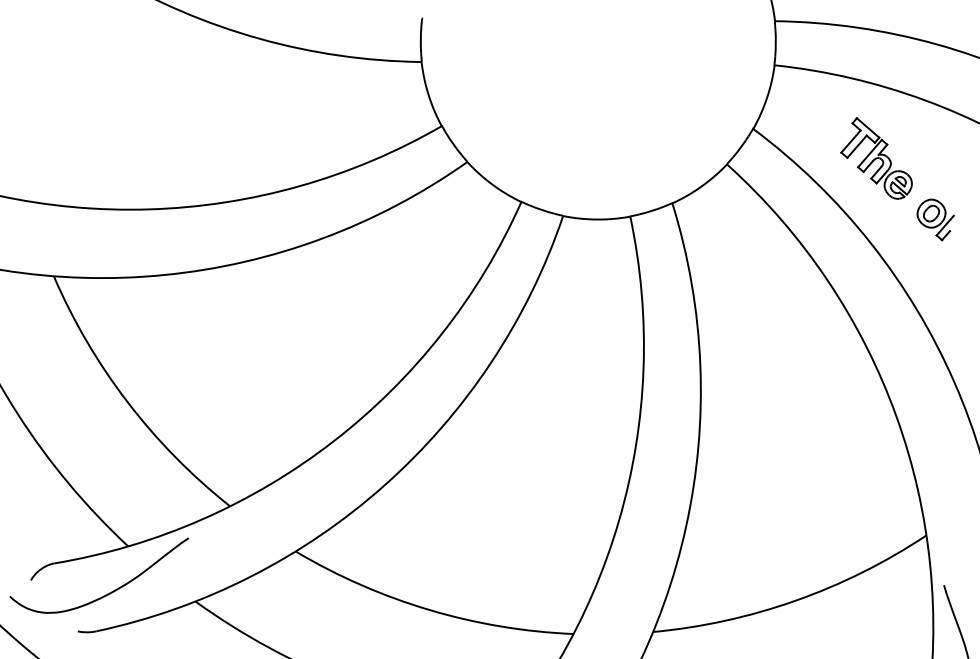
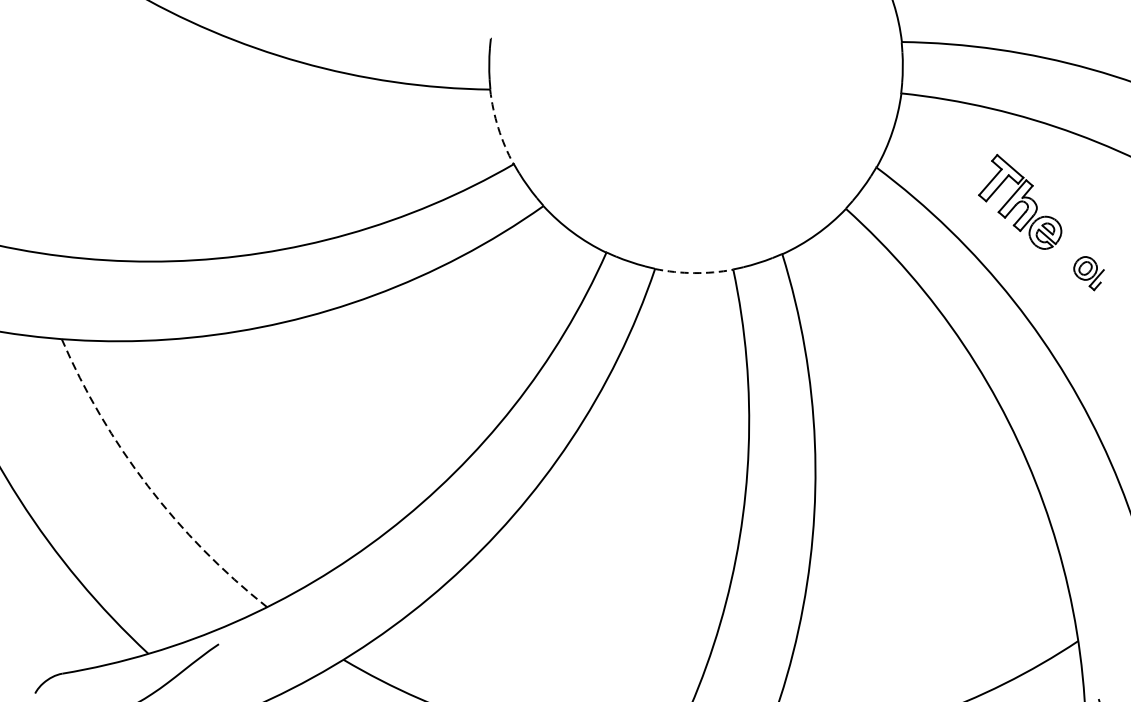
arc: (428, 95) -> (498, 128), solid -> dashed
arc: (596, 219) -> (693, 273), solid -> dashed
part: (935, 219) -> (1088, 273), size x0.7
arc: (127, 402) -> (147, 486), solid -> dashed

